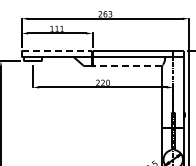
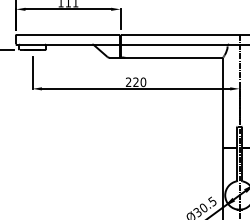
line: (57, 50) -> (68, 34), dashed -> solid
line: (128, 66) -> (173, 58), dashed -> solid

